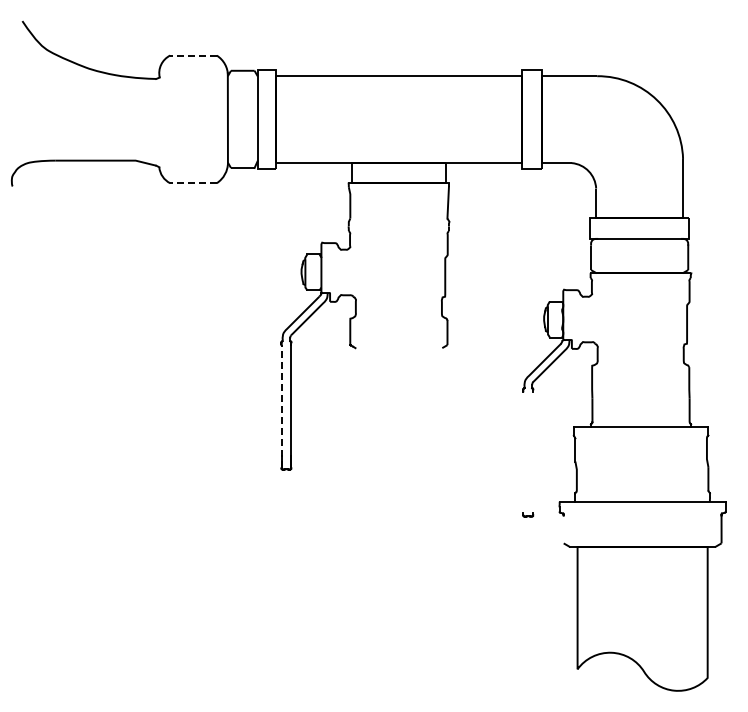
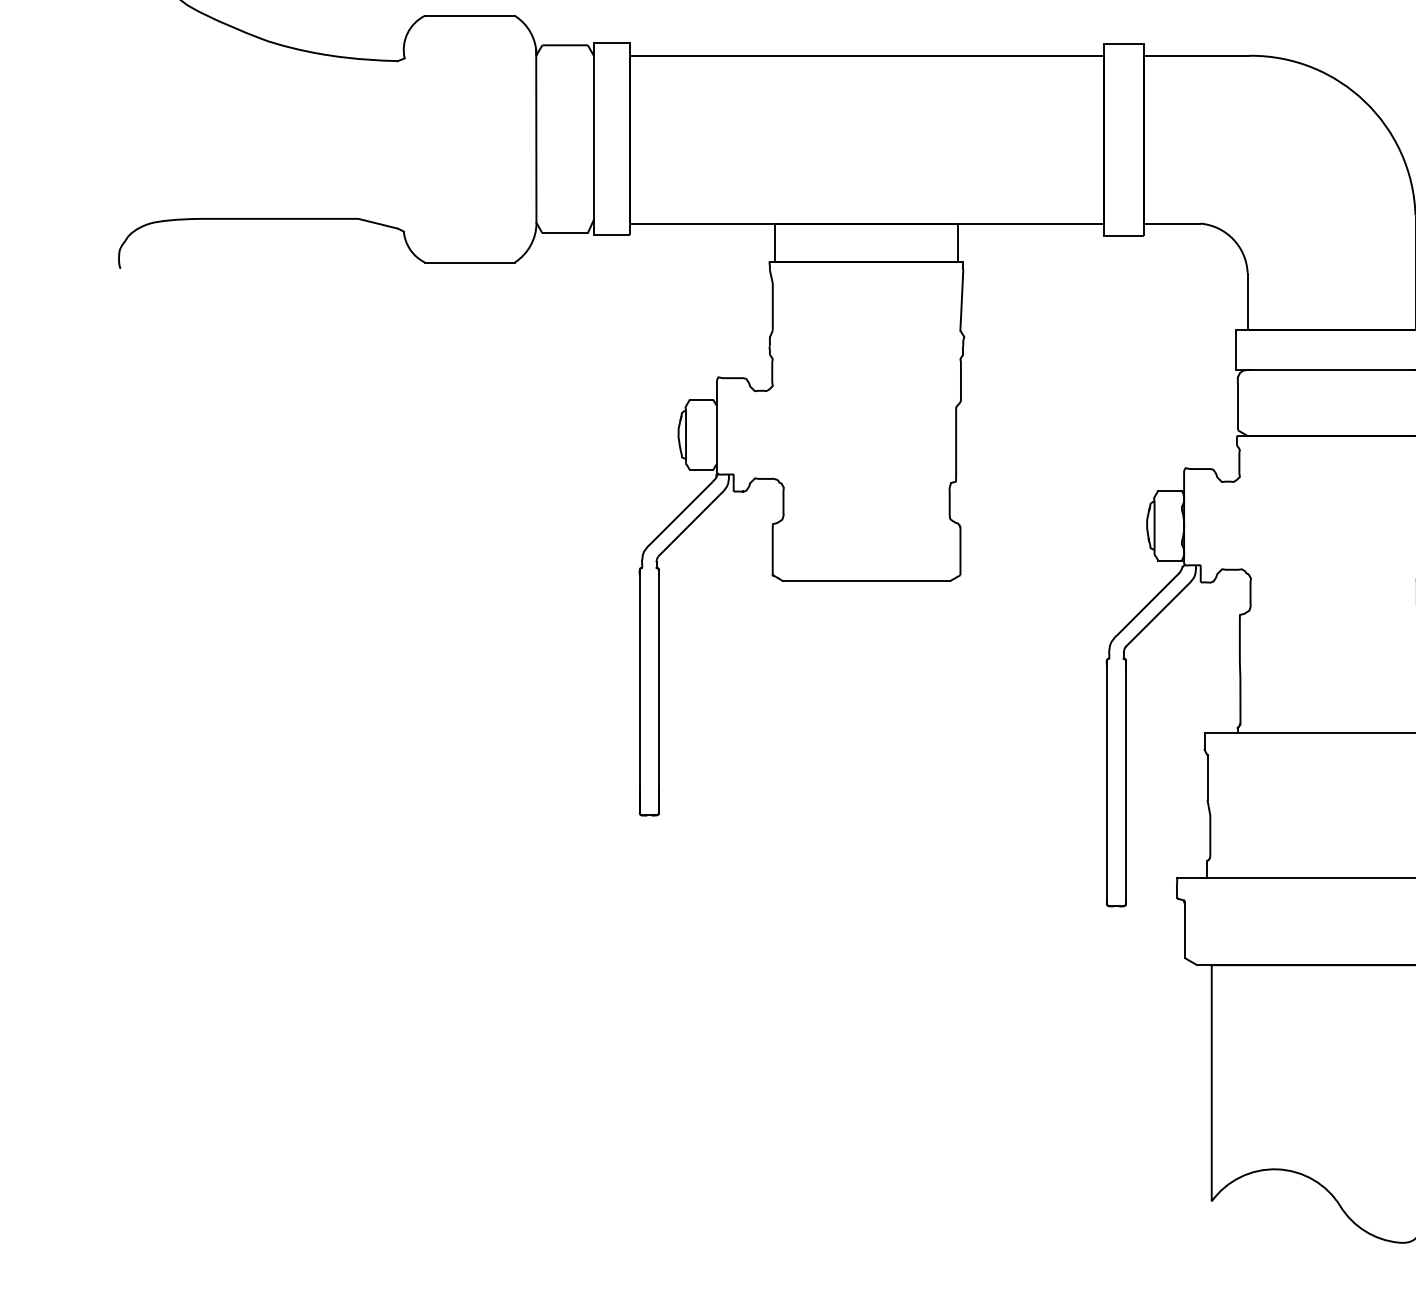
line: (193, 55) -> (469, 15), dashed -> solid
line: (193, 183) -> (469, 263), dashed -> solid
line: (398, 348) -> (865, 581), added
line: (281, 406) -> (639, 693), dashed -> solid
line: (523, 453) -> (1107, 784), added
line: (533, 453) -> (1126, 784), added
line: (563, 529) -> (1184, 931), added

